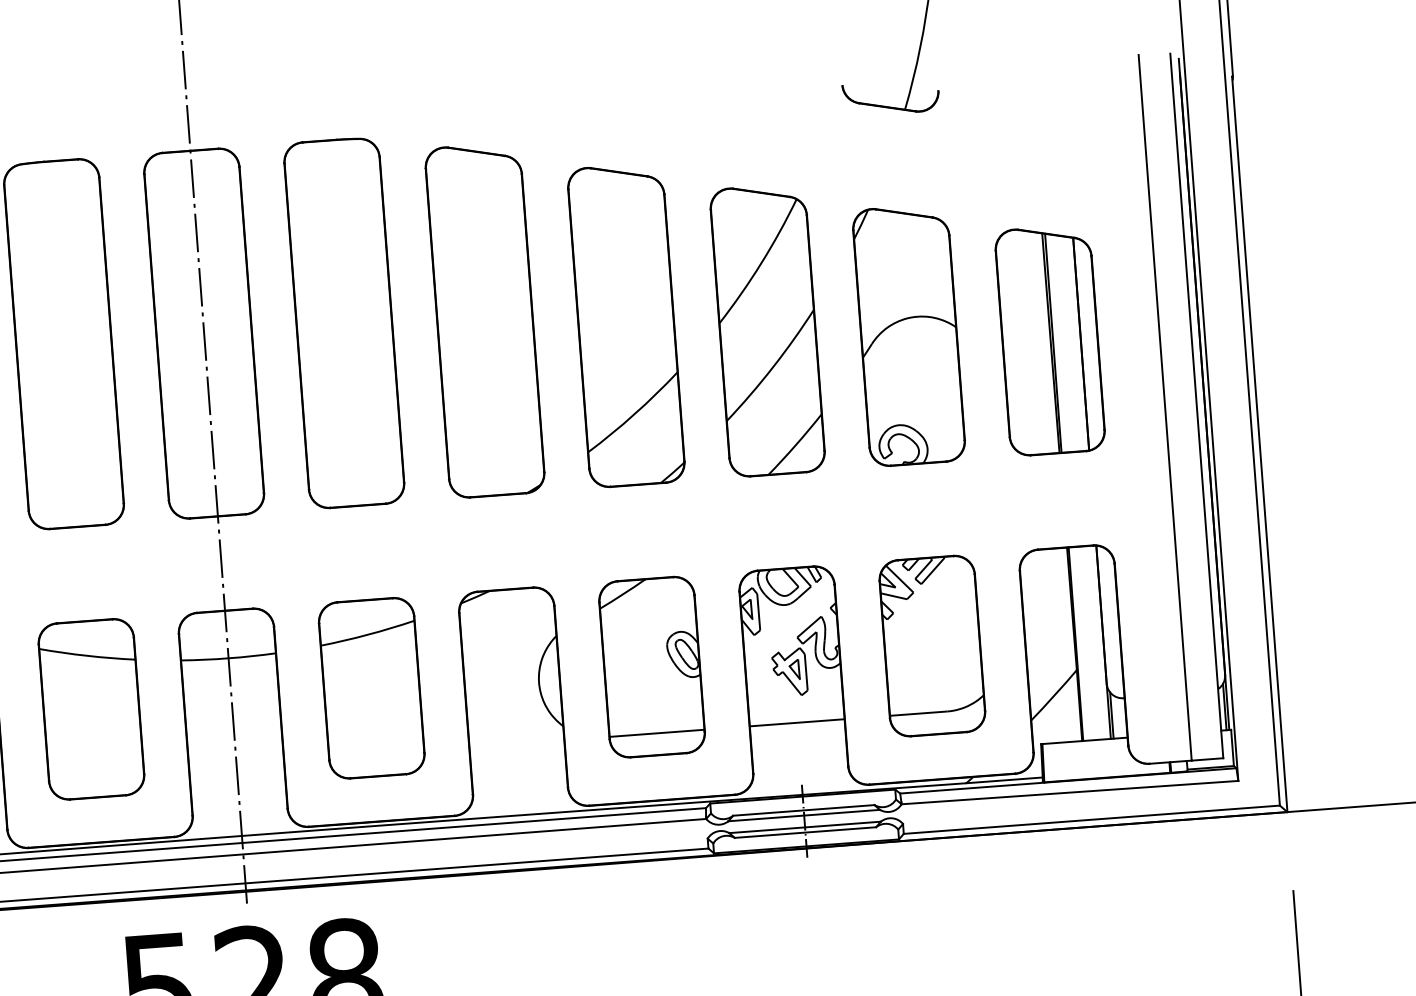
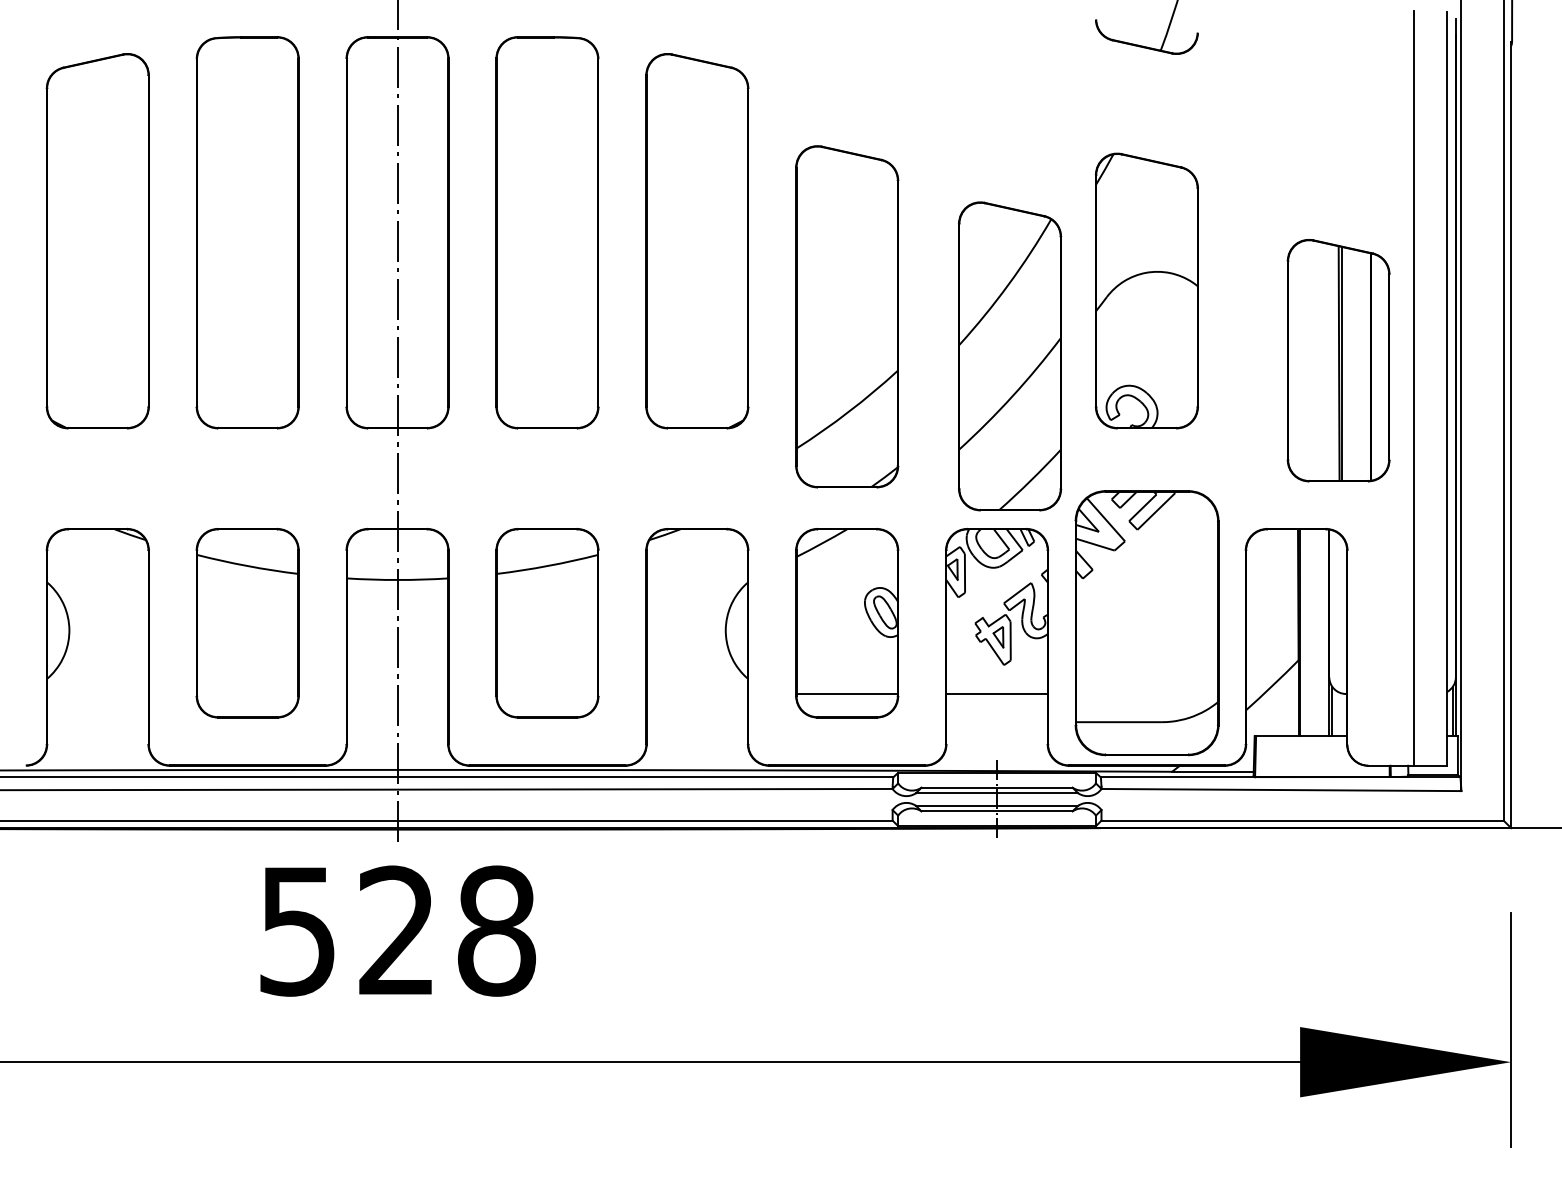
part: (626, 325) -> (847, 316), moved
part: (768, 330) -> (1010, 356), moved
part: (1050, 340) -> (1338, 360), moved
part: (932, 646) -> (1146, 623), size x1.4

